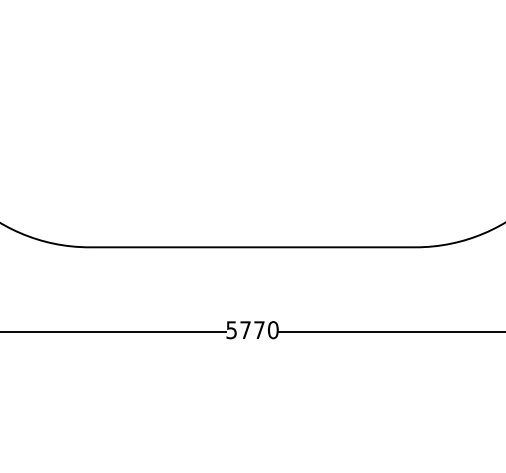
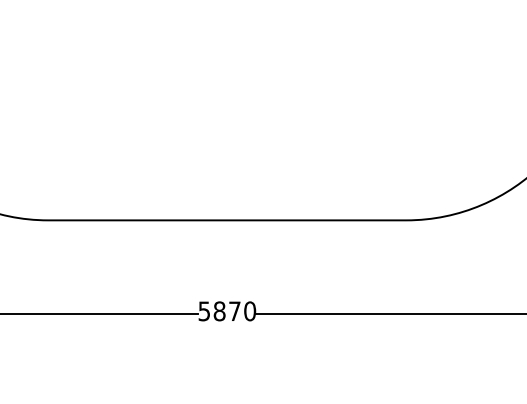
text: (245, 330) -> (219, 311), 5770 -> 5870

